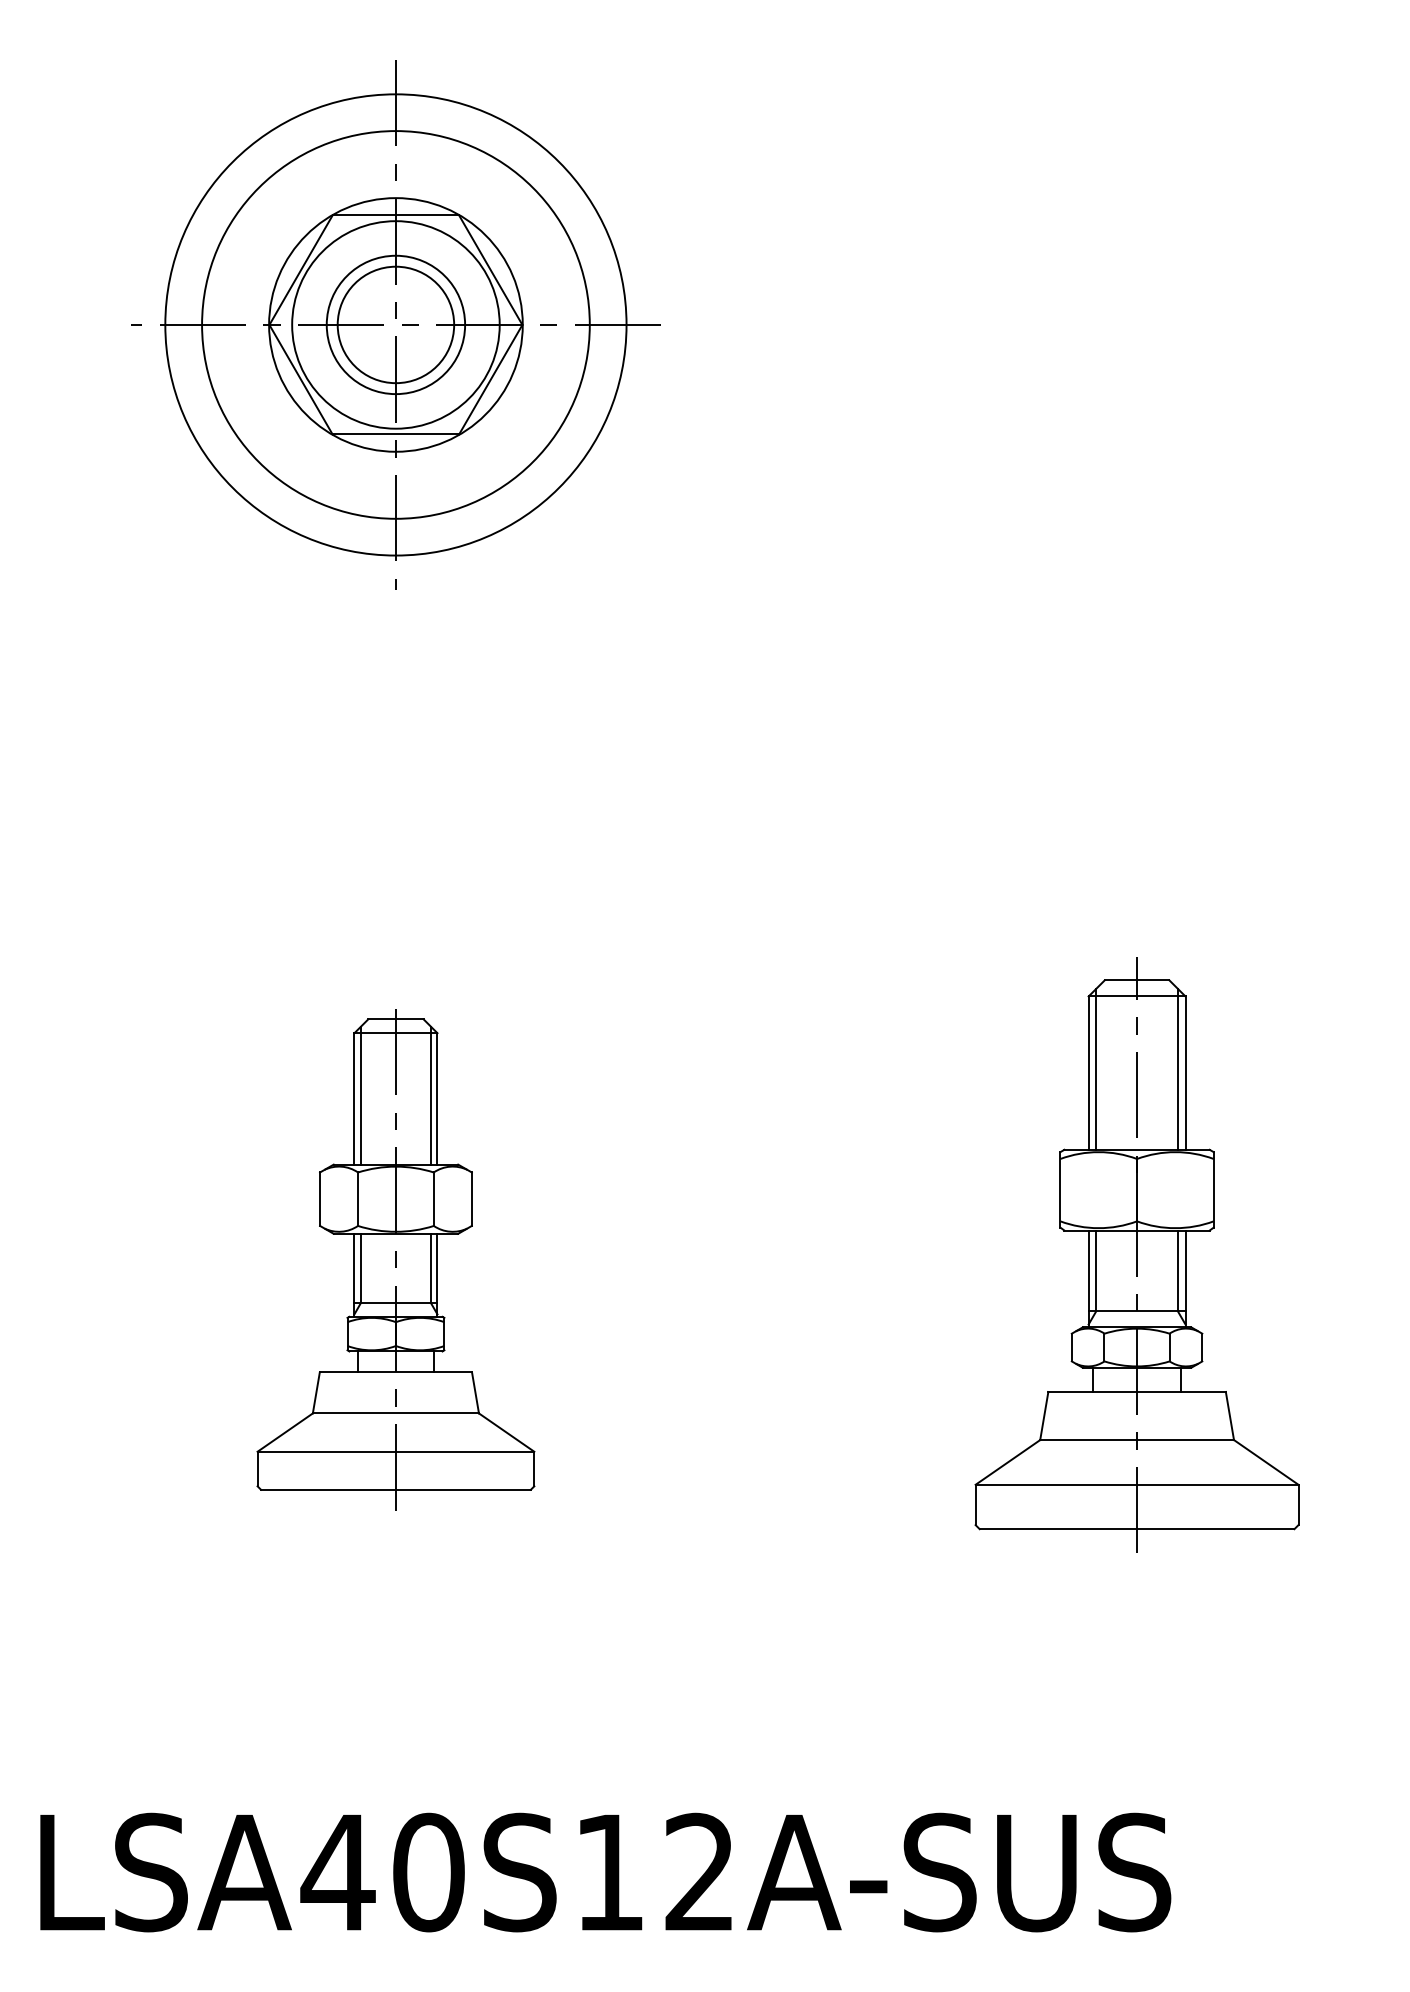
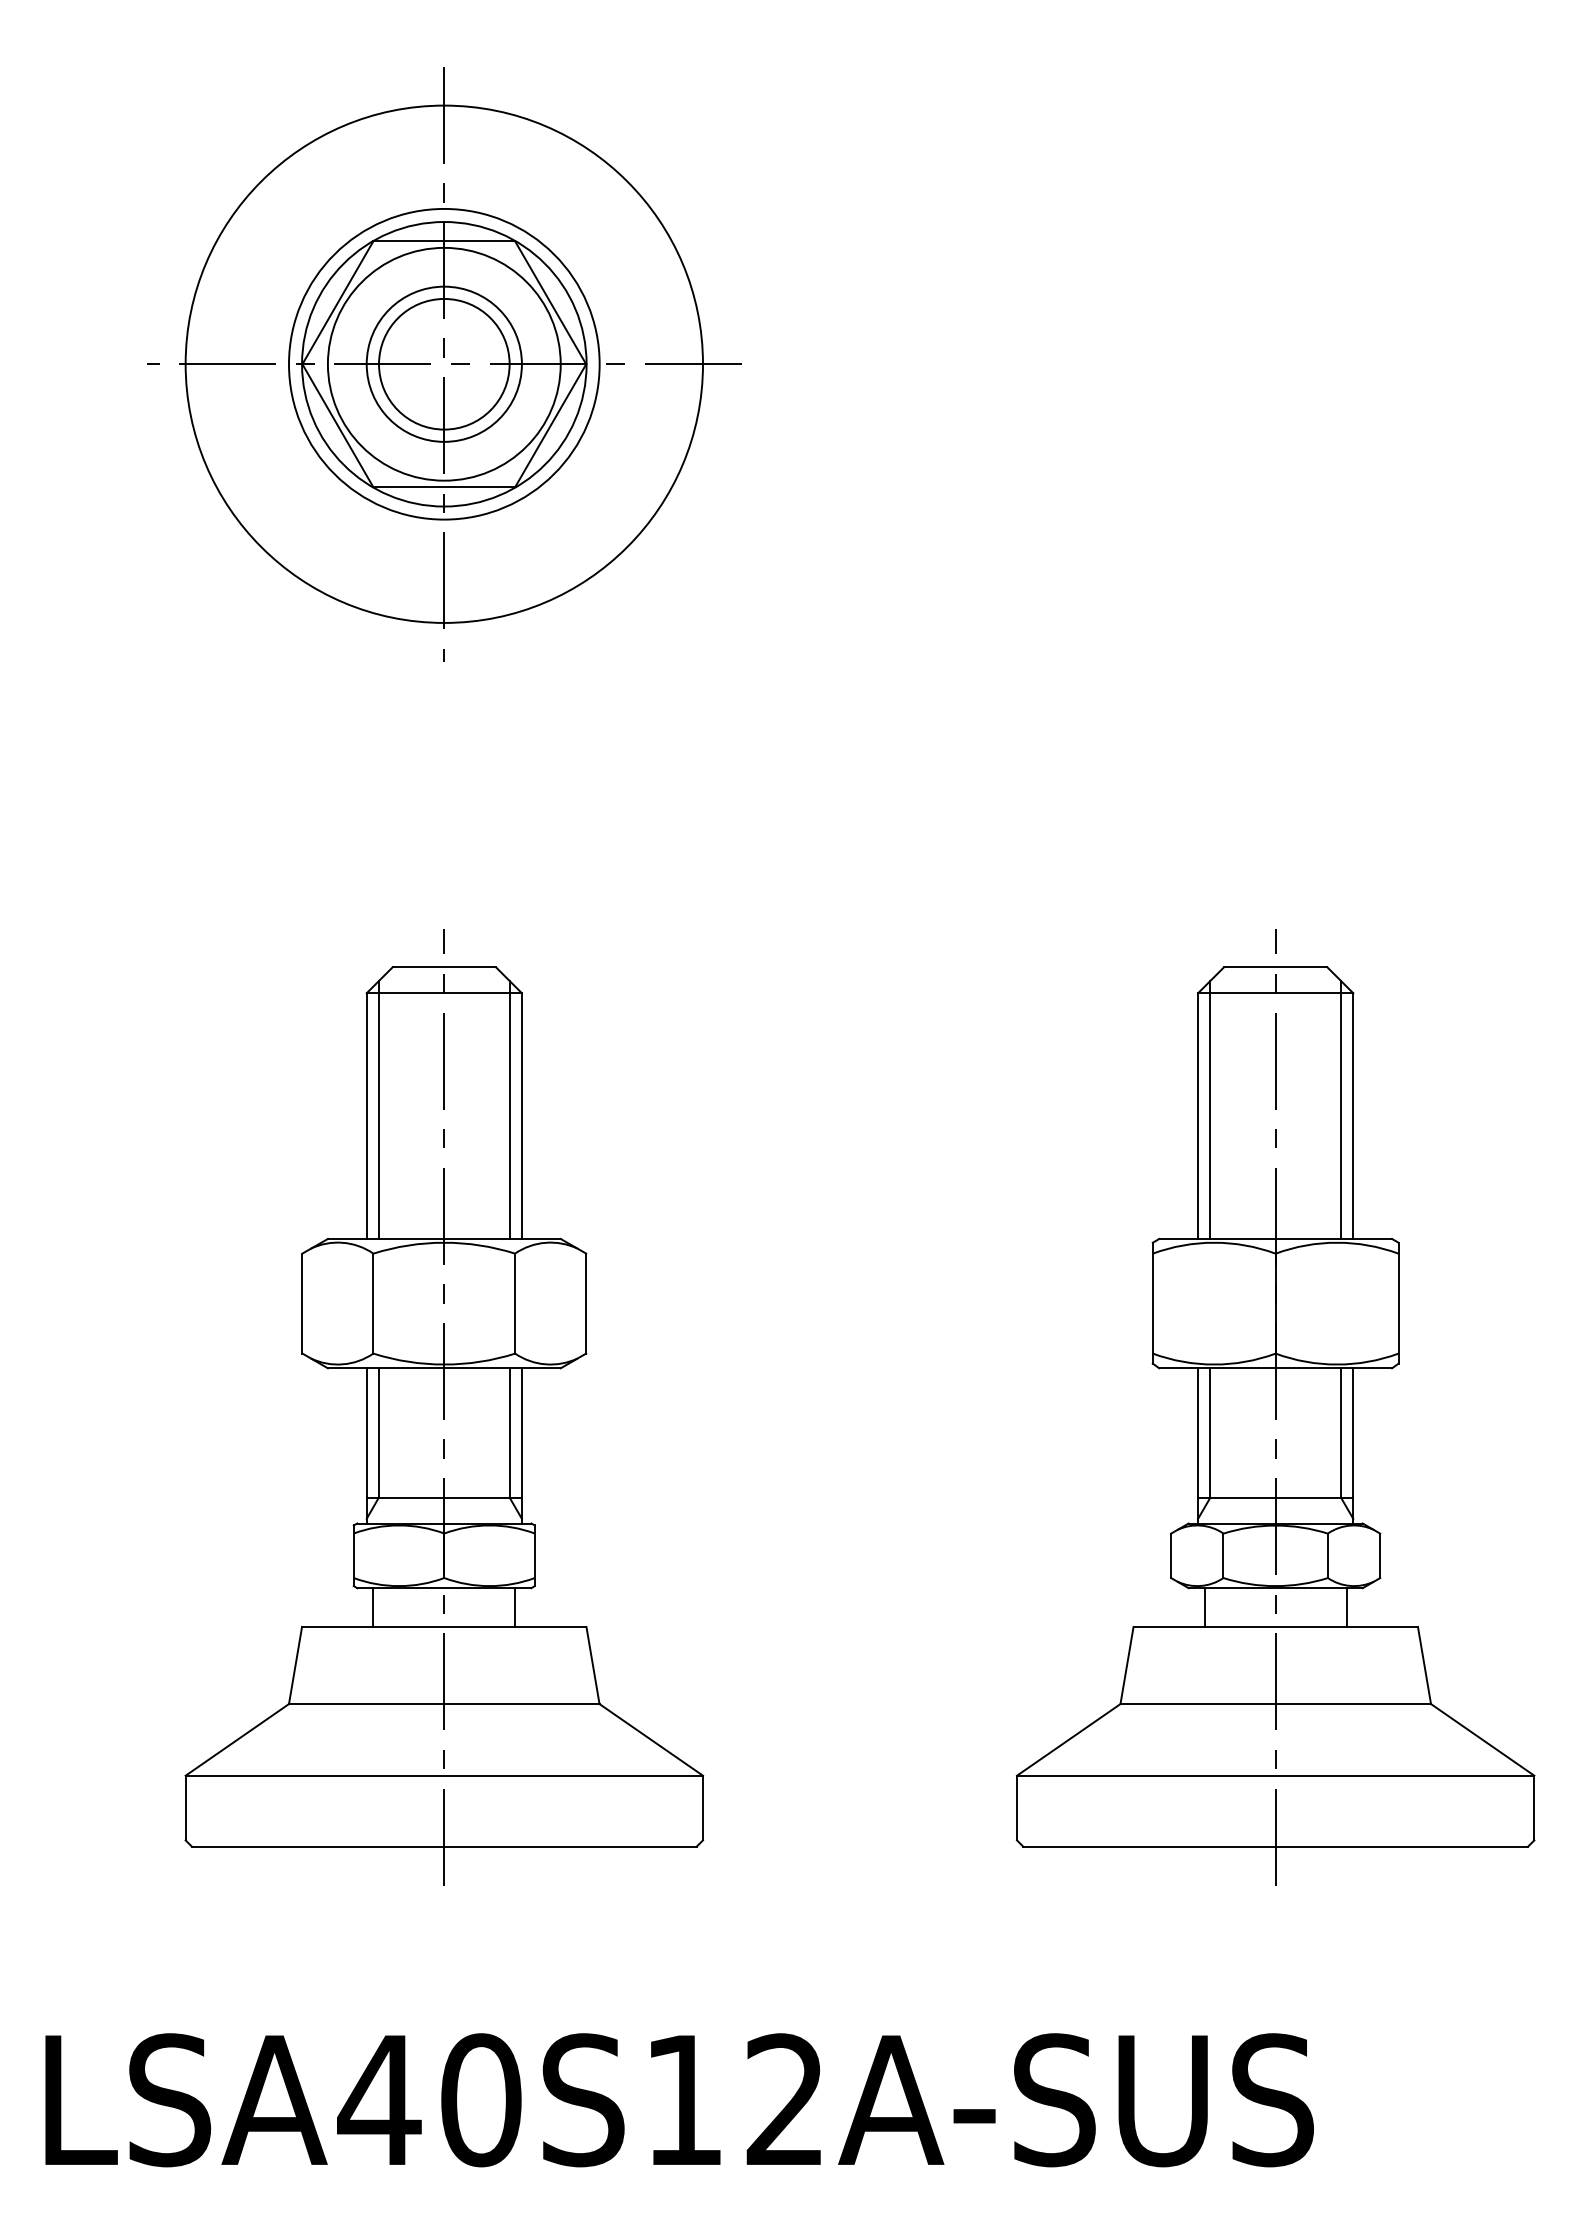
circle: (395, 324) -> (443, 363), size x0.71
part: (395, 1254) -> (443, 1406), size x1.67
part: (1136, 1254) -> (1275, 1406), size x1.43

